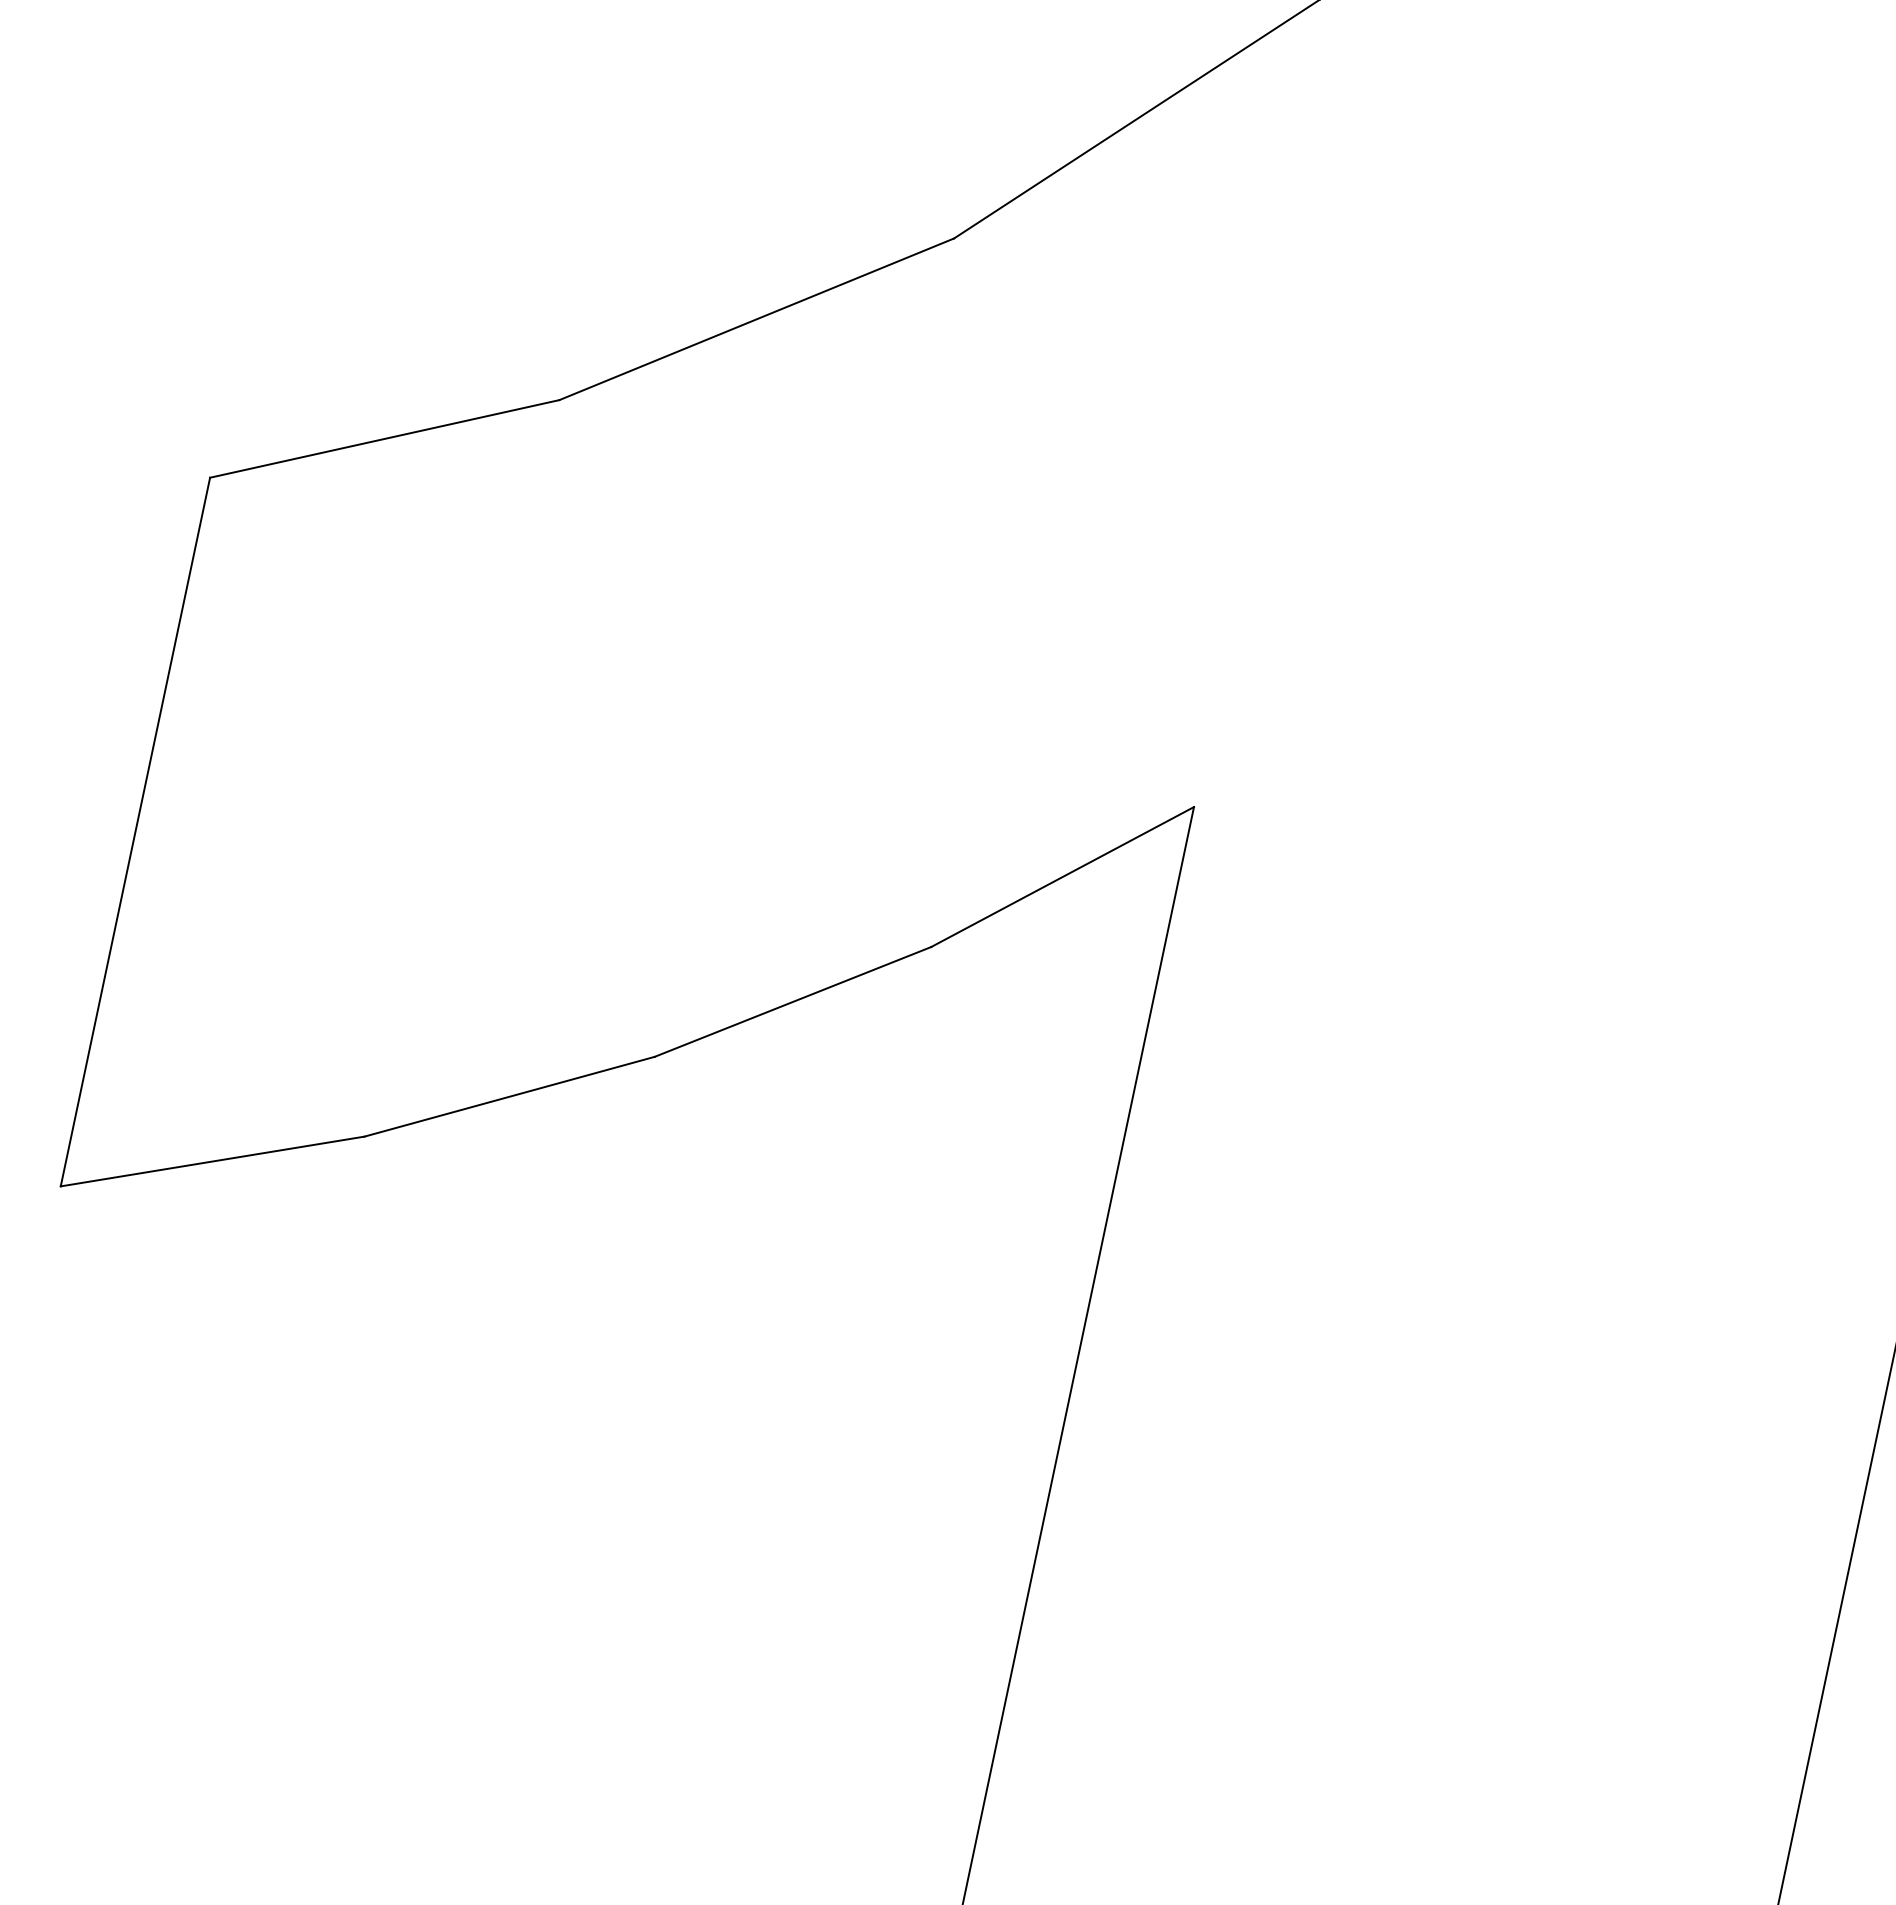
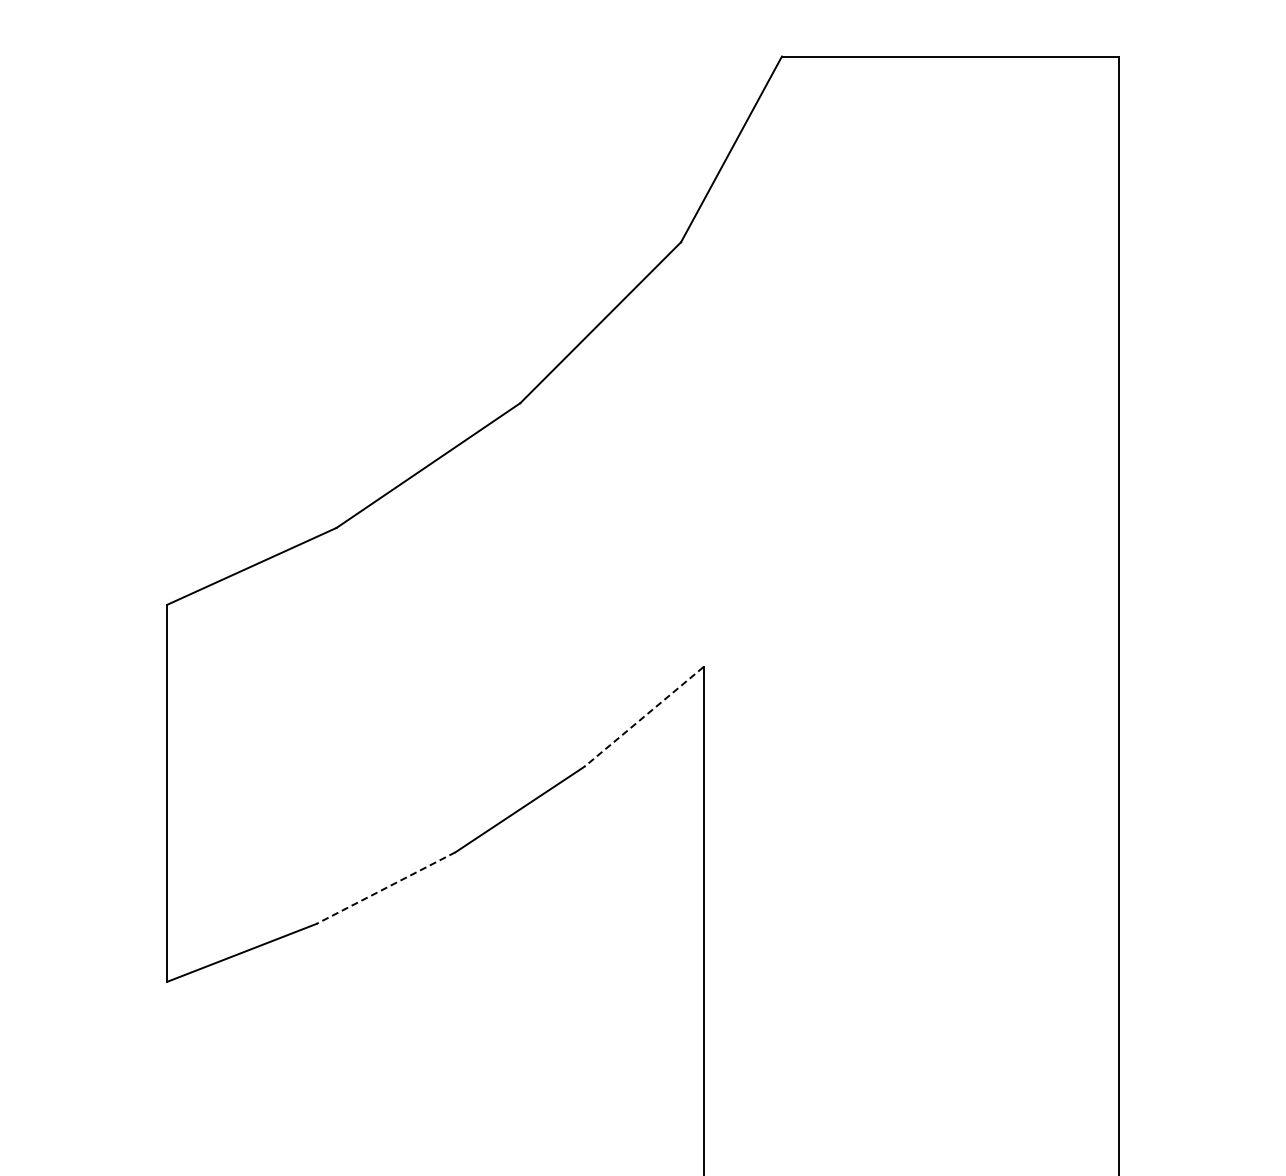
line: (1061, 878) -> (643, 717), solid -> dashed
line: (508, 1097) -> (385, 888), solid -> dashed

